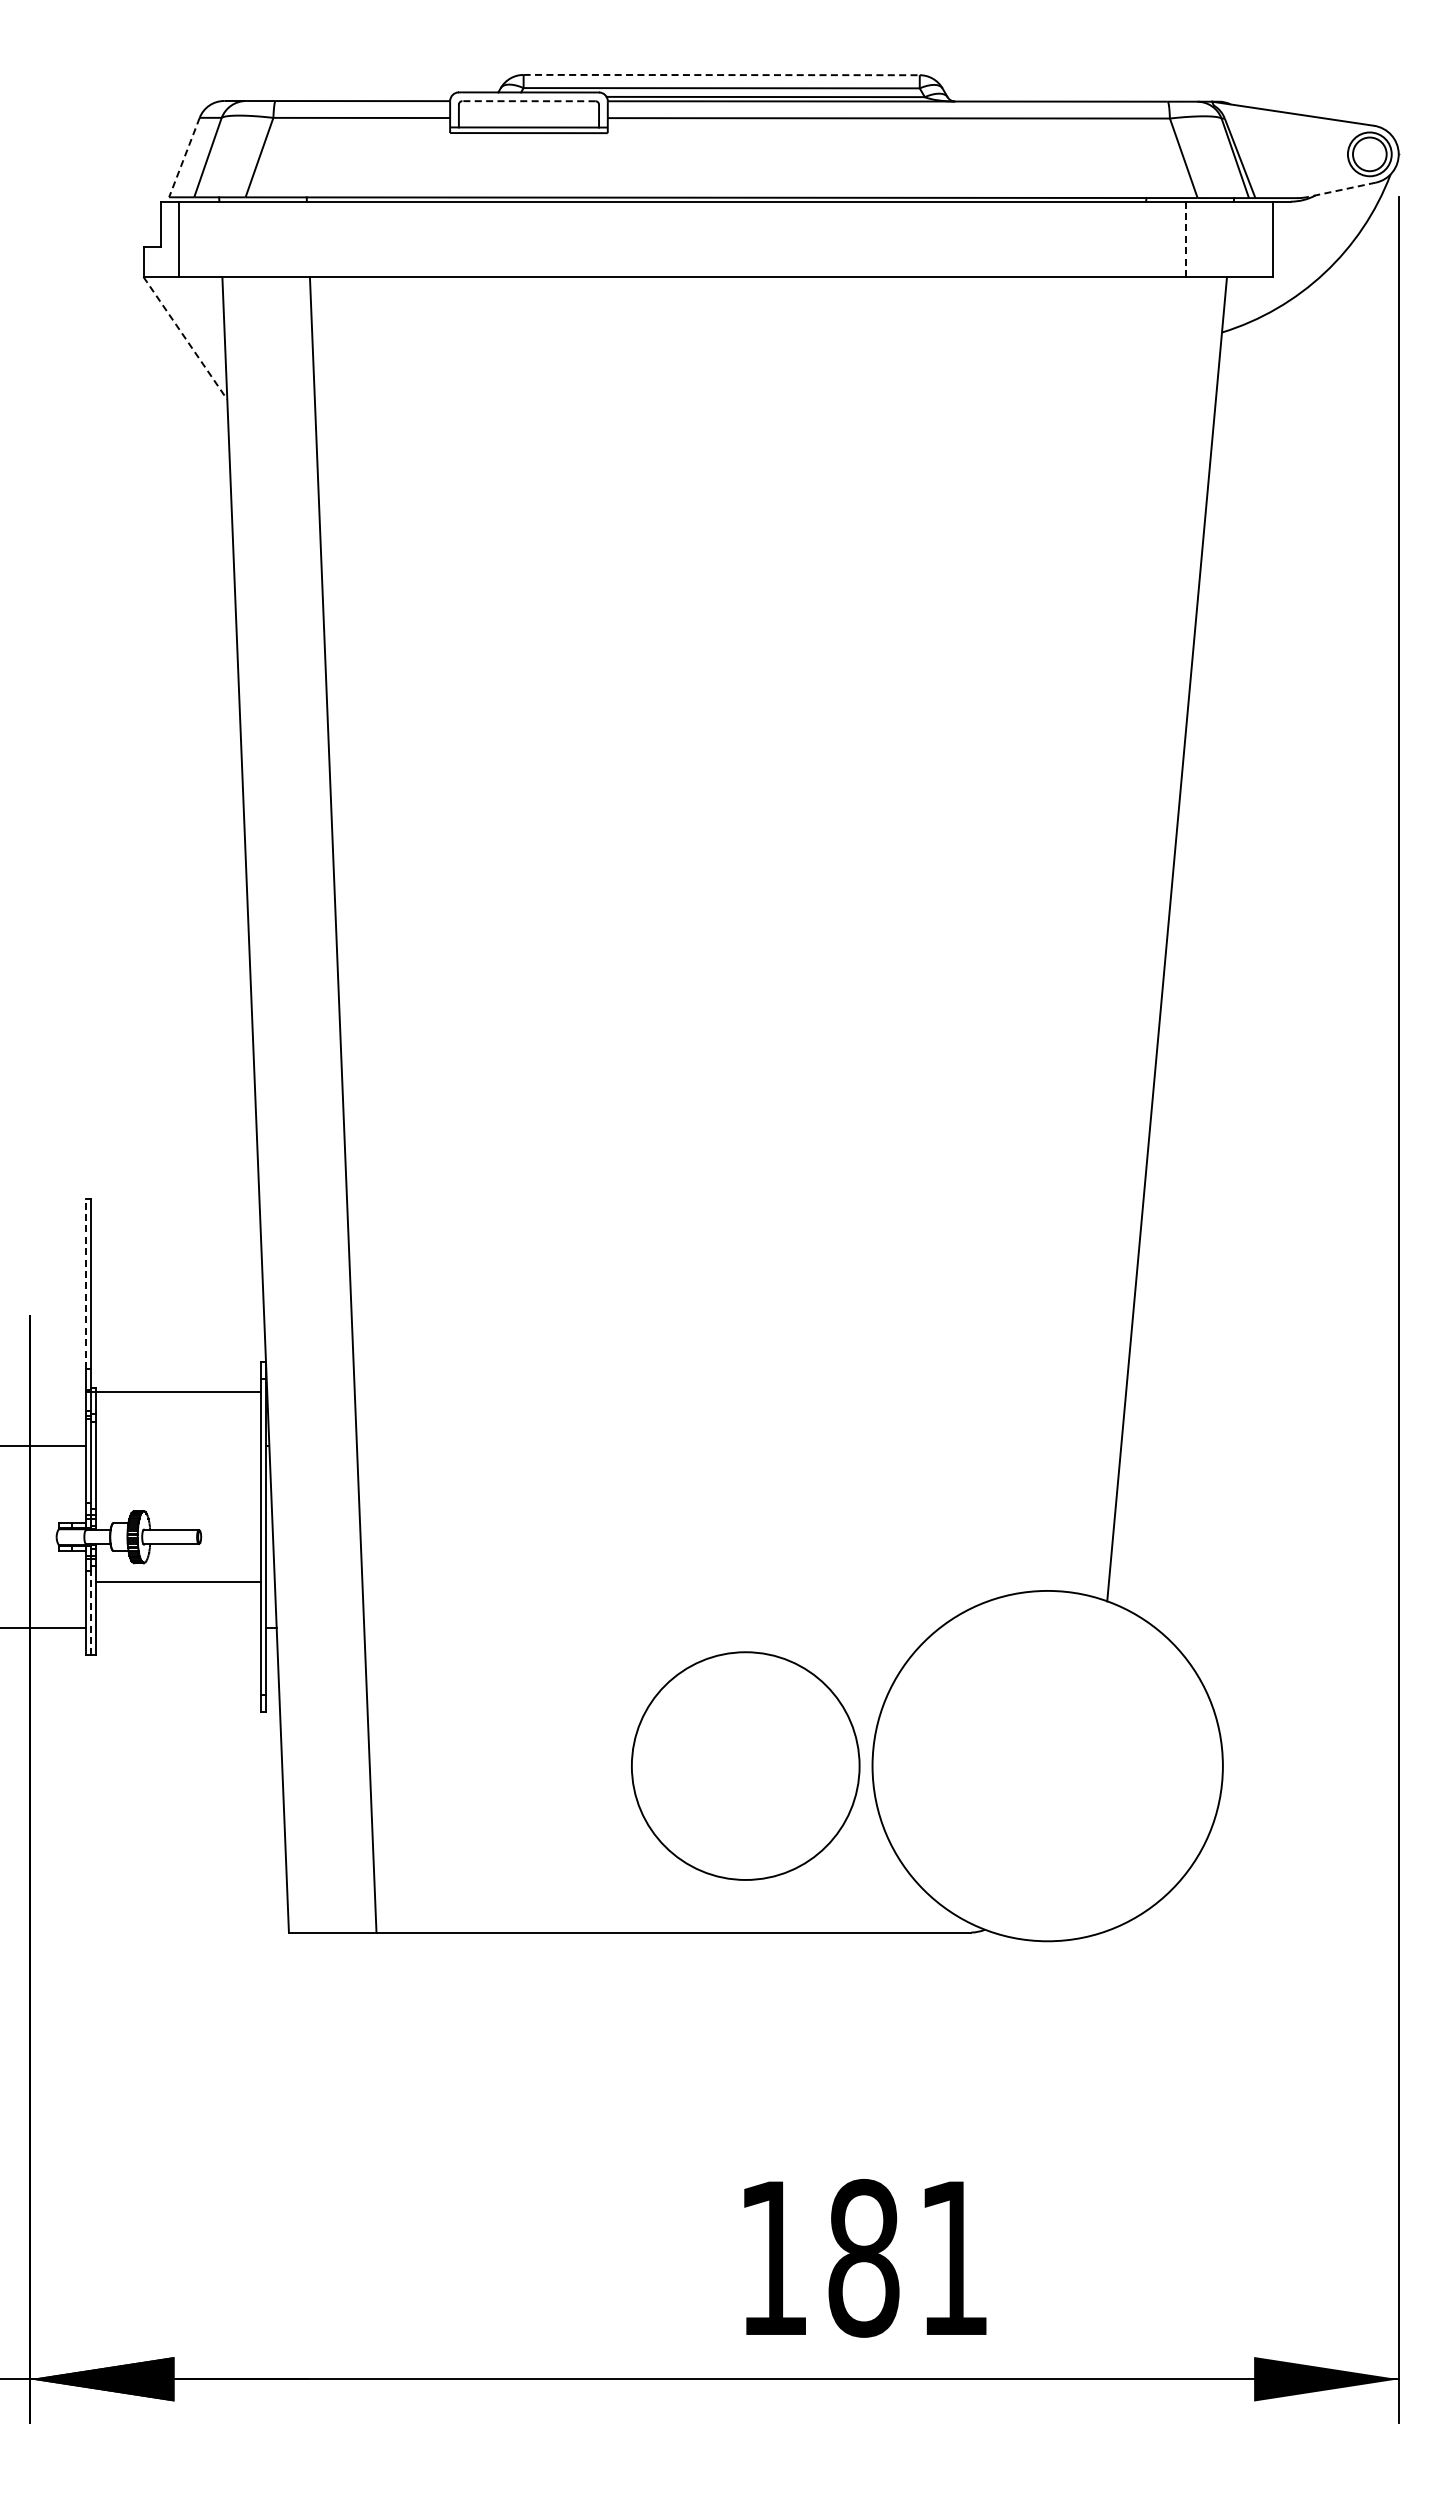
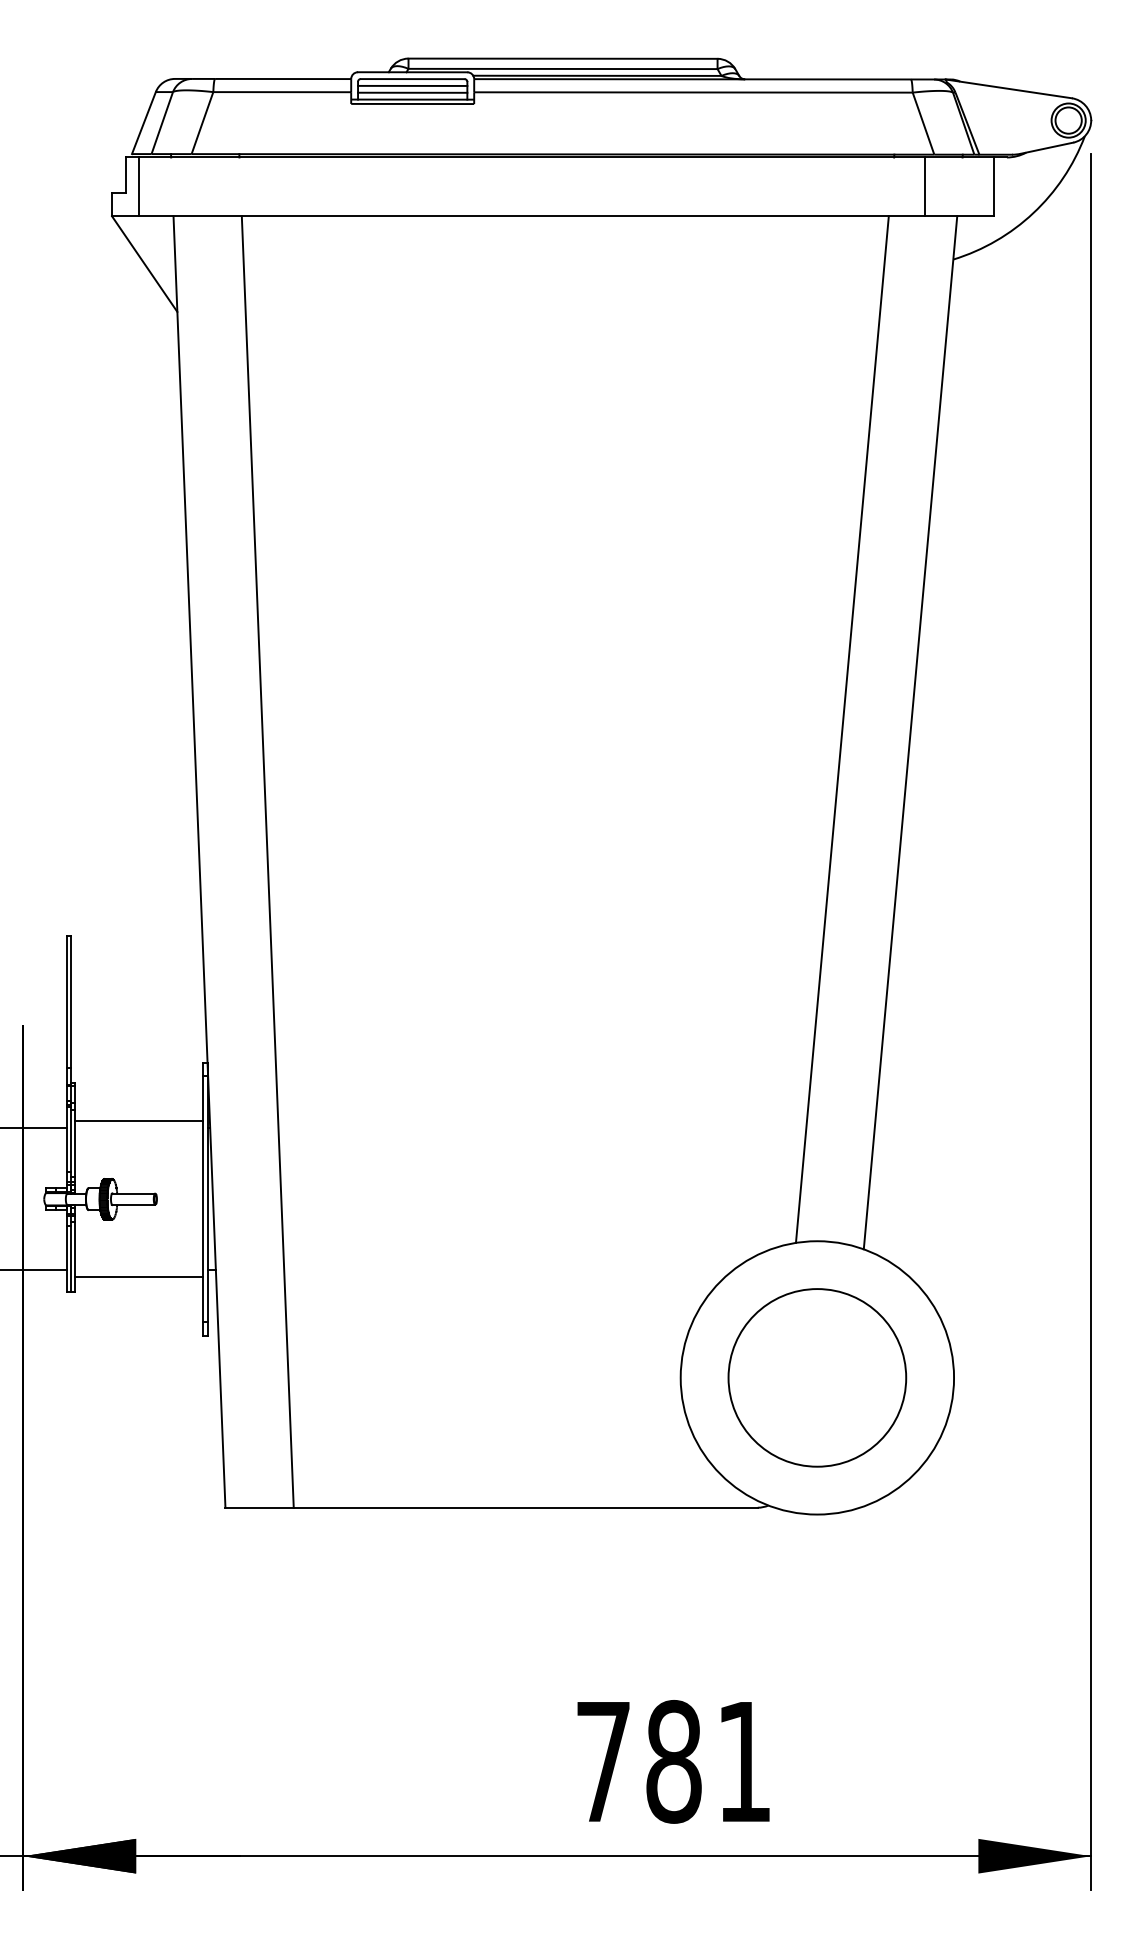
line: (722, 75) -> (563, 59), dashed -> solid
line: (528, 101) -> (412, 79), dashed -> solid
line: (528, 109) -> (412, 85), added
line: (528, 118) -> (412, 92), added
line: (184, 157) -> (143, 123), dashed -> solid
line: (1342, 189) -> (1047, 147), dashed -> solid
line: (1185, 239) -> (924, 186), dashed -> solid
line: (185, 338) -> (144, 264), dashed -> solid
line: (1079, 935) -> (842, 729), added
line: (85, 1284) -> (66, 1002), dashed -> solid
line: (178, 1392) -> (139, 1121), moved
line: (178, 1582) -> (139, 1277), moved
line: (90, 1613) -> (70, 1258), dashed -> solid
circle: (745, 1765) -> (817, 1377), moved
text: (773, 2257) -> (603, 1761), 181 -> 781

